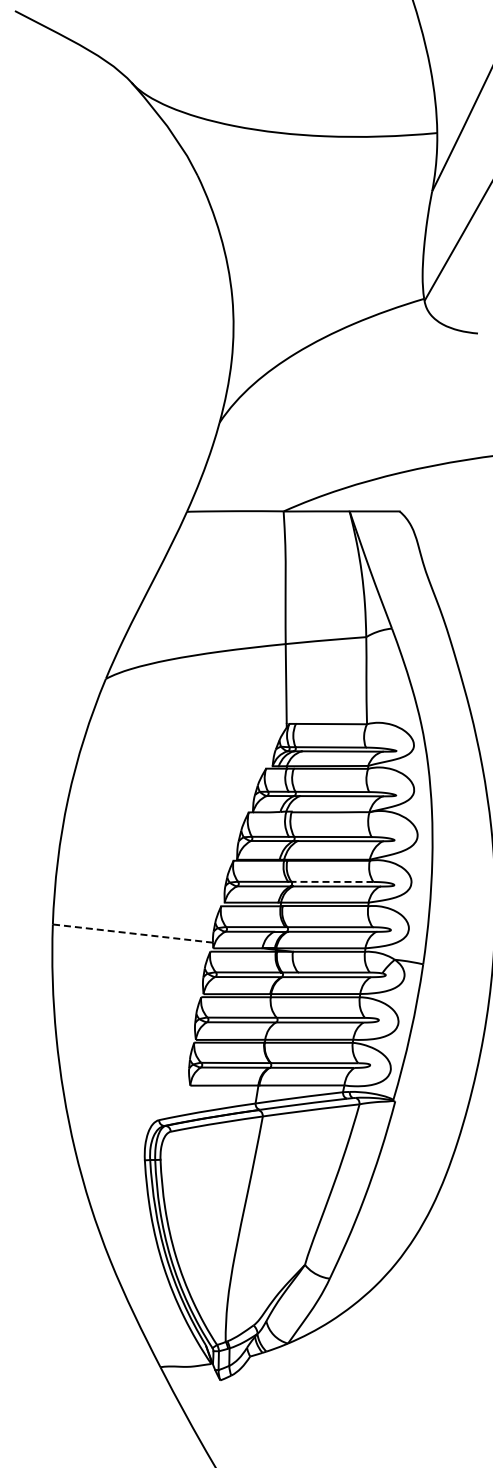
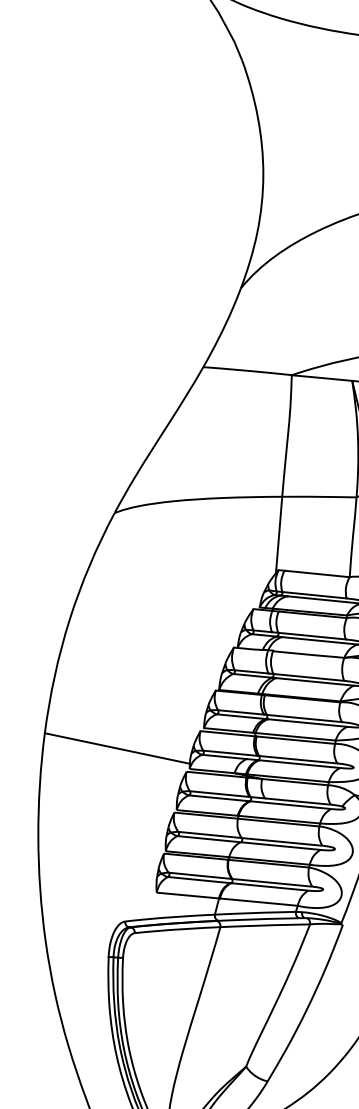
line: (332, 881) -> (304, 718), dashed -> solid
line: (132, 933) -> (116, 748), dashed -> solid

